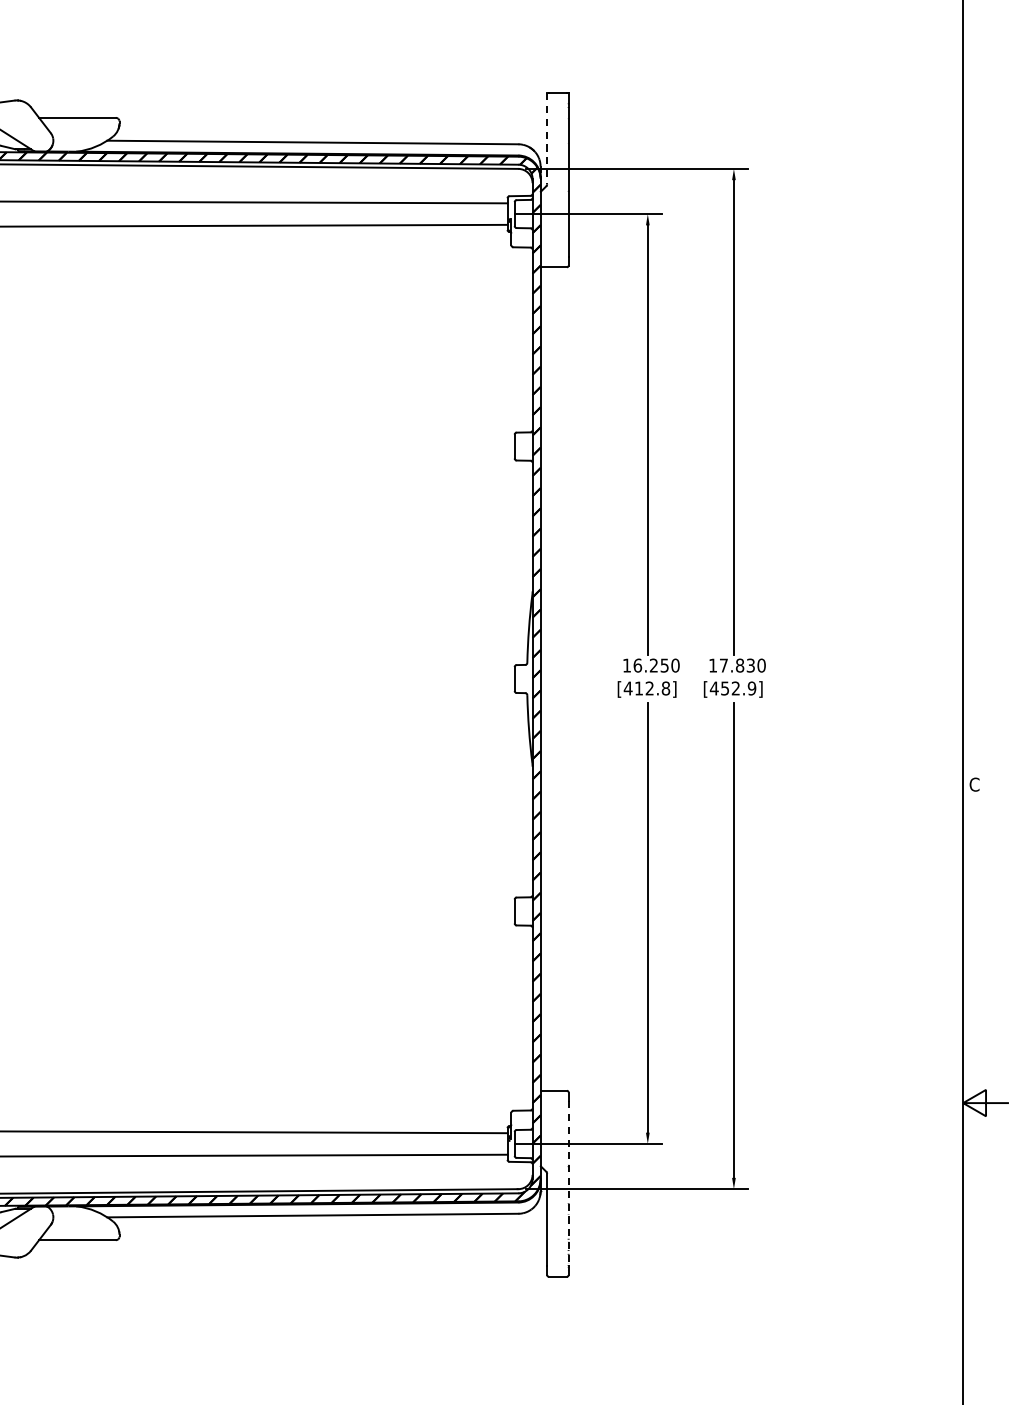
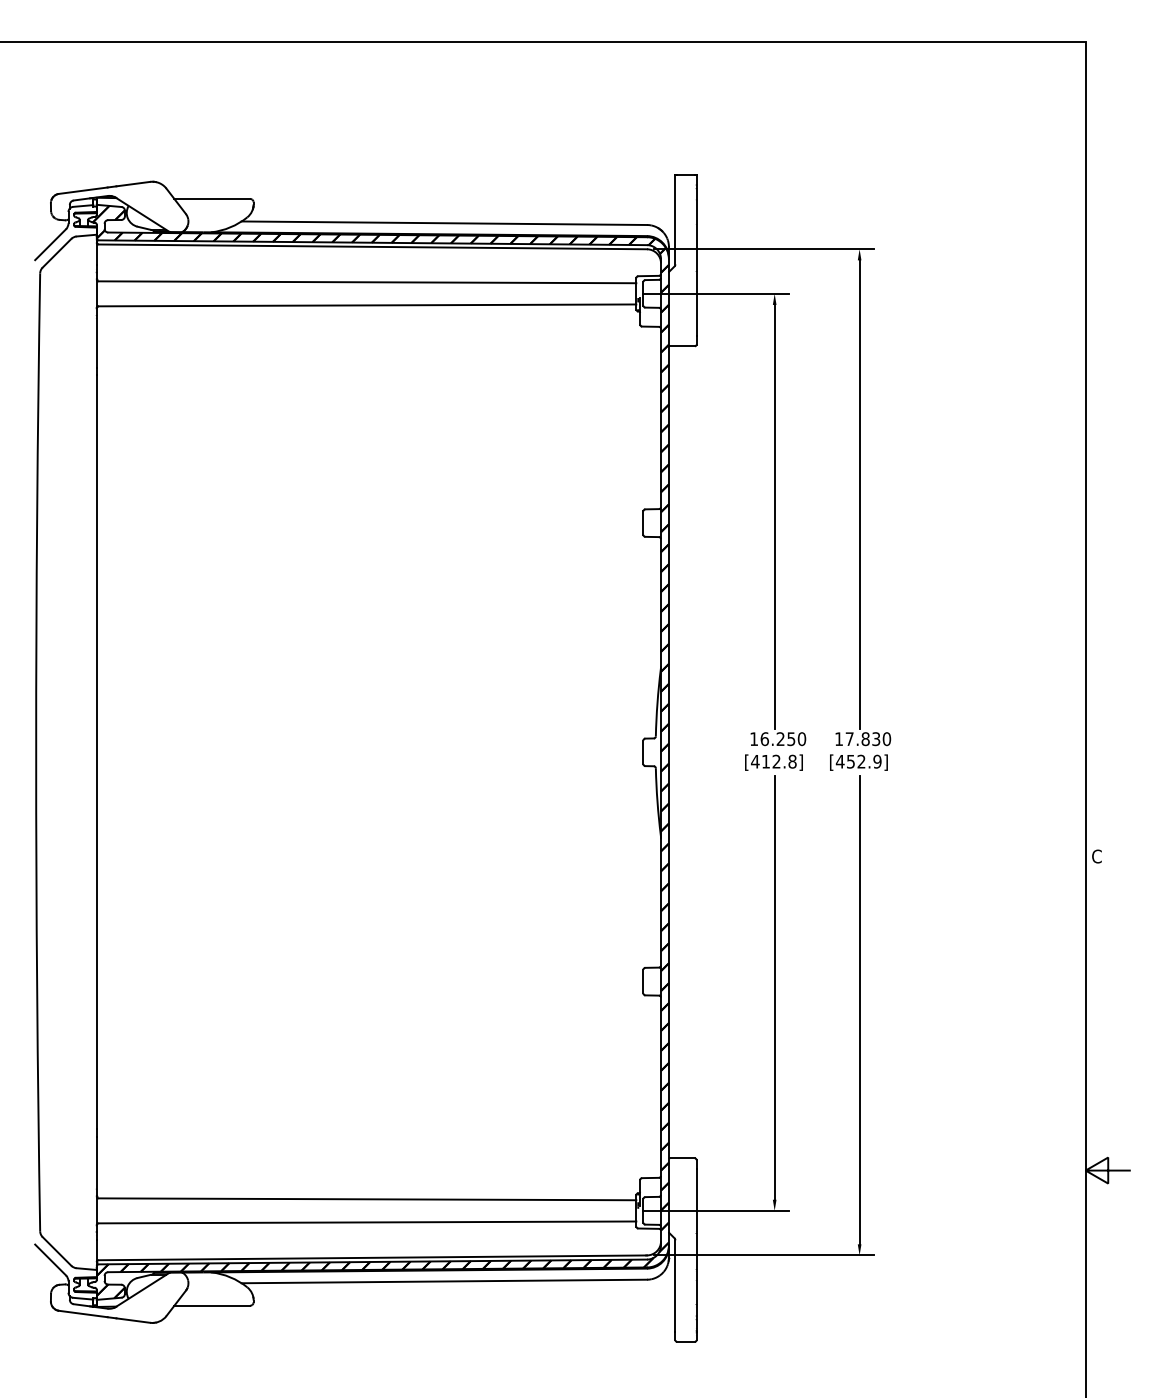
line: (547, 138) -> (675, 219), dashed -> solid
line: (568, 1184) -> (696, 1250), dashed -> solid

